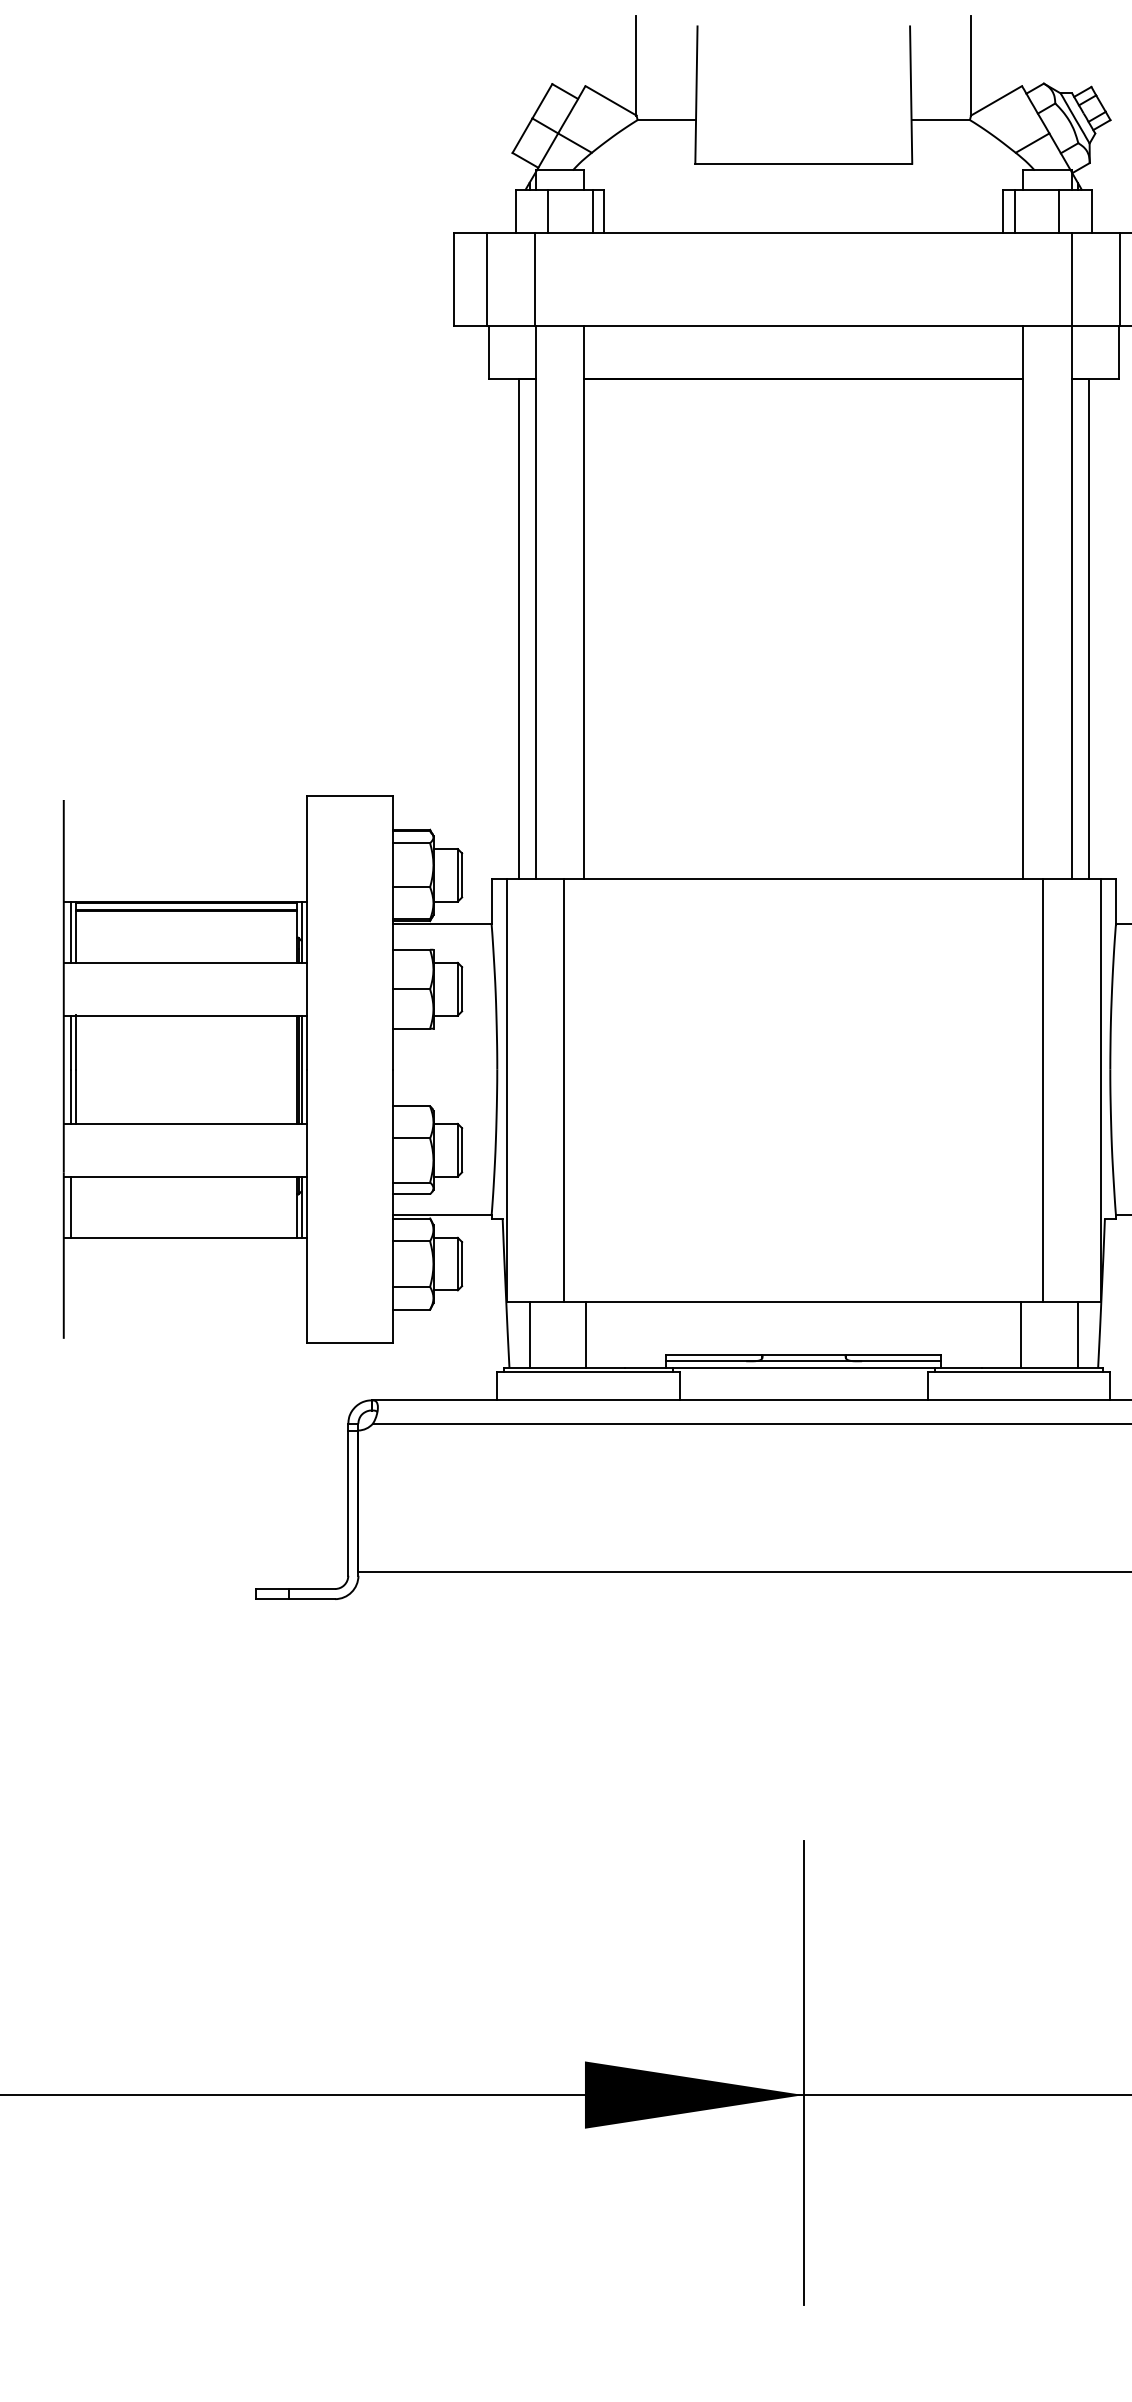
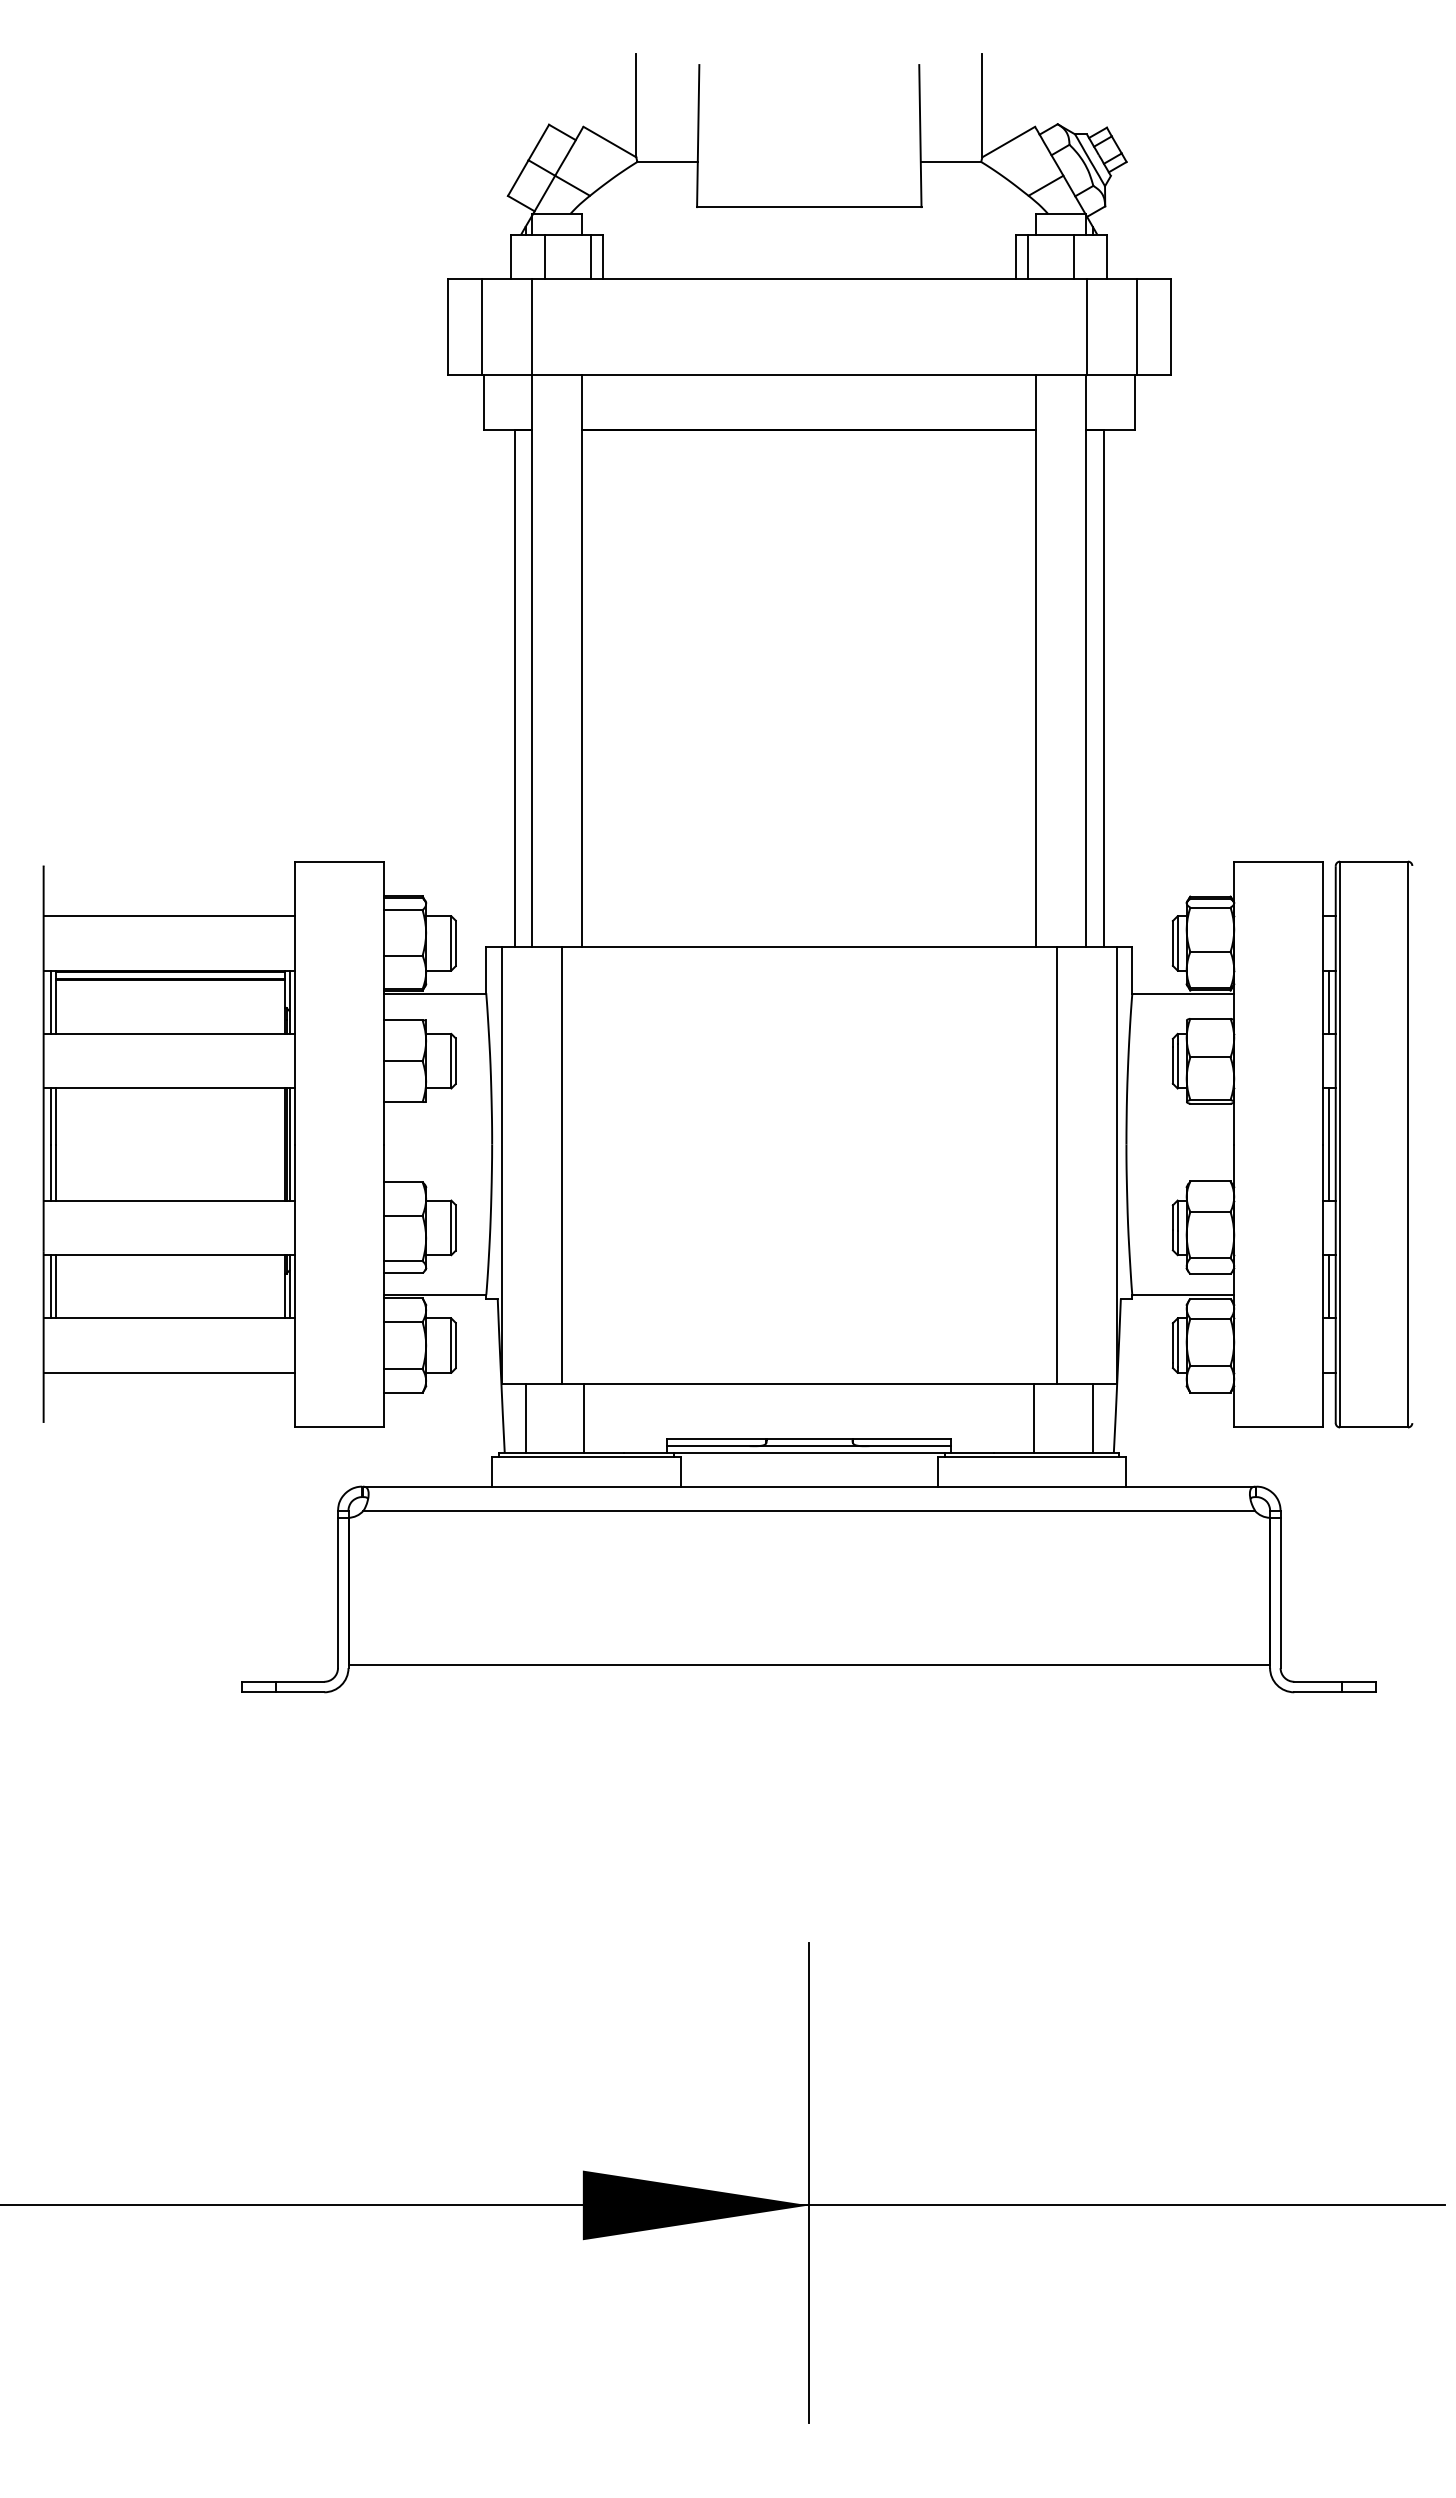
line: (185, 849) -> (169, 916), added
line: (76, 1206) -> (56, 1286), added
line: (185, 1290) -> (169, 1372), added

